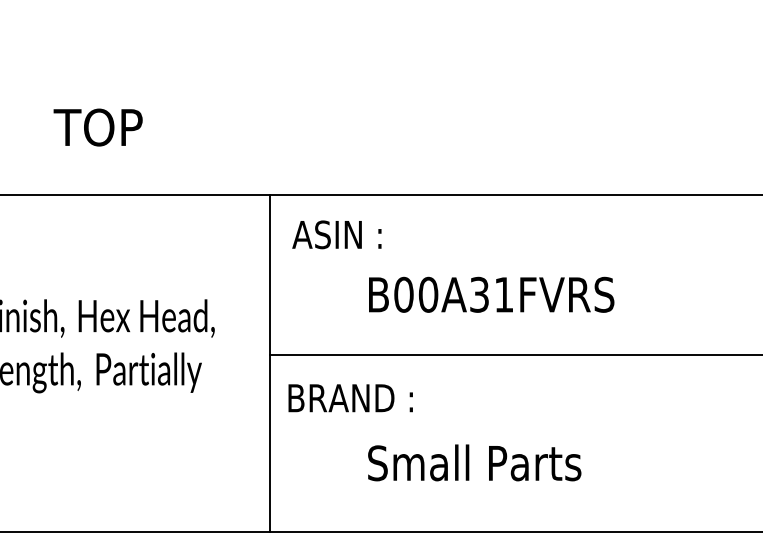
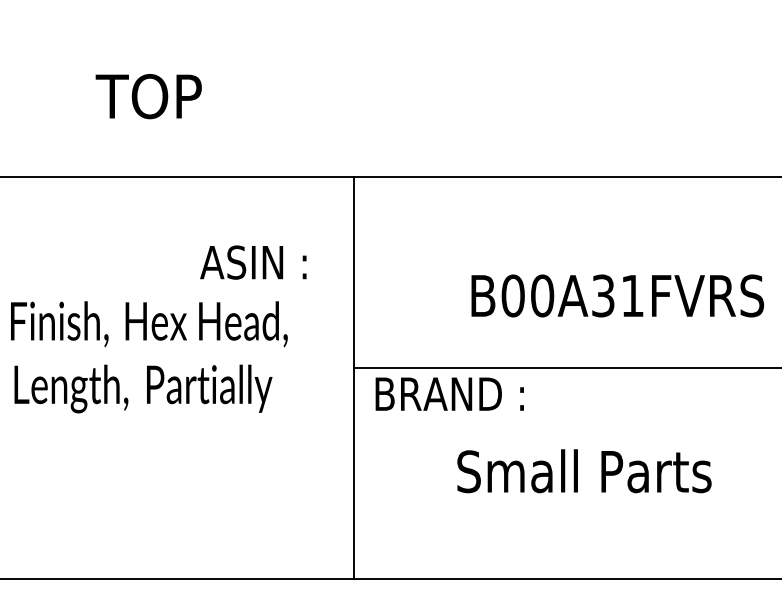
text: (336, 234) -> (252, 262), moved
text: (350, 398) -> (449, 394), moved
text: (474, 462) -> (584, 470), moved

